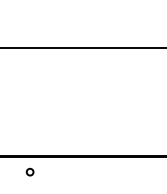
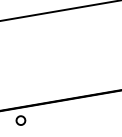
circle: (29, 171) -> (20, 120), size x1.6

